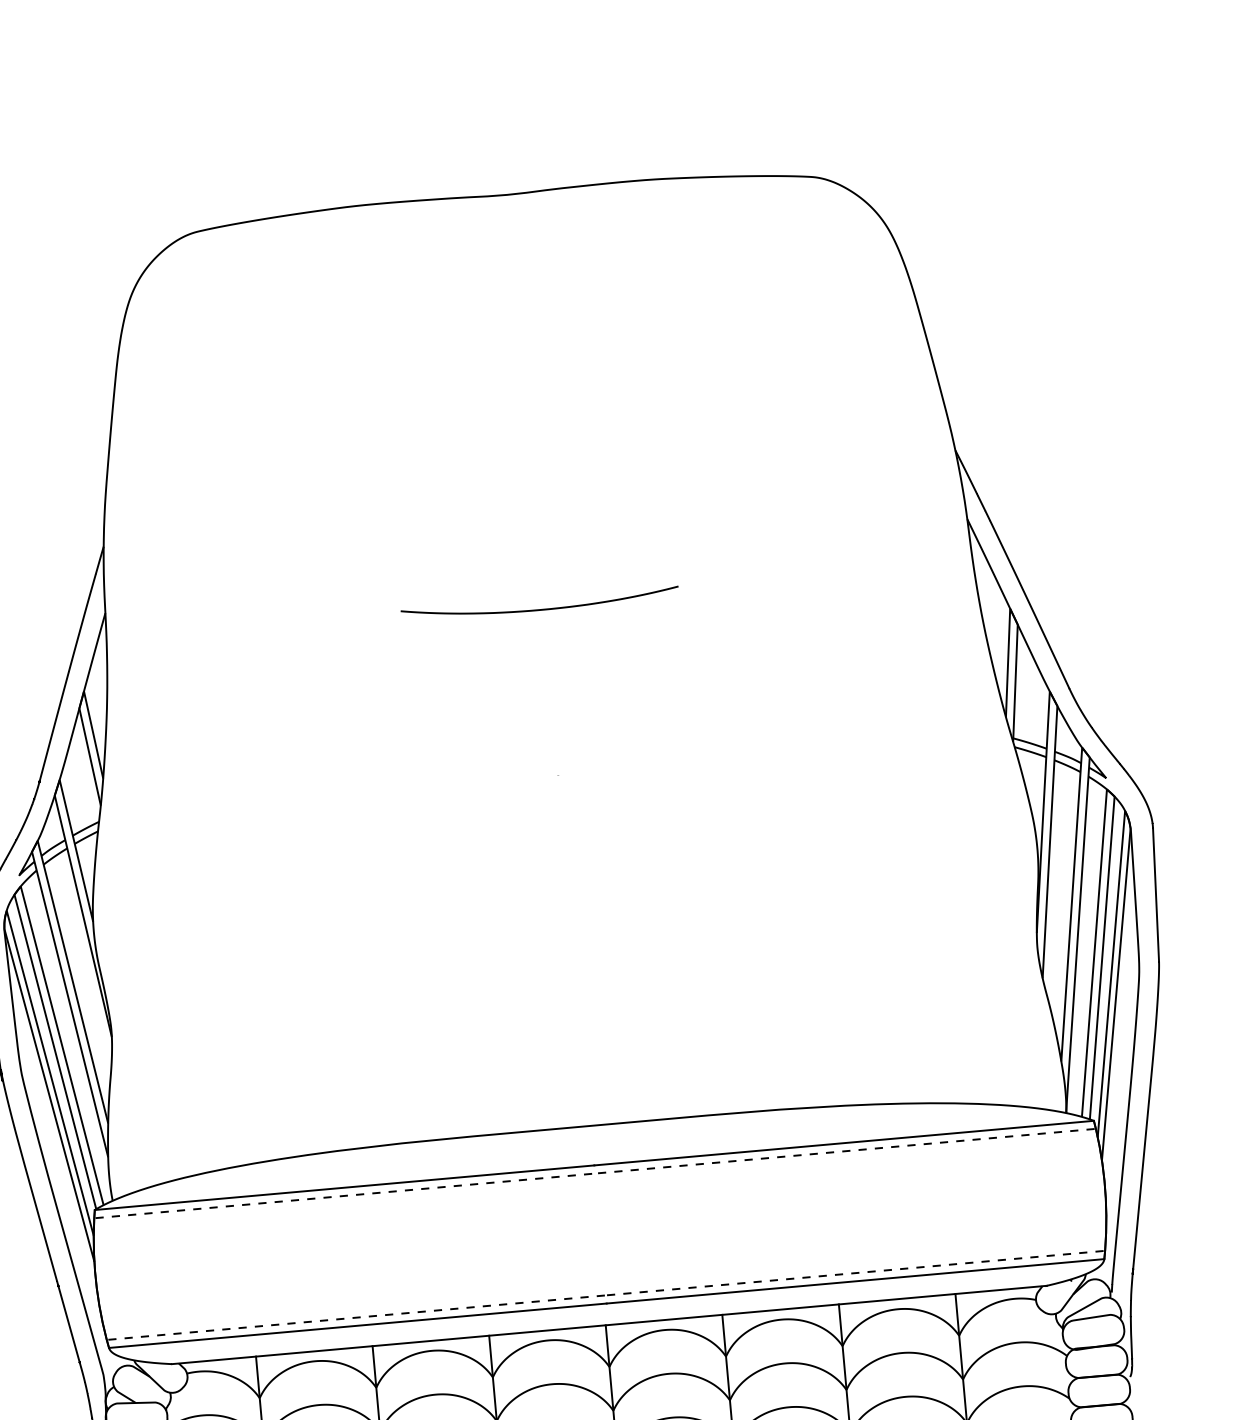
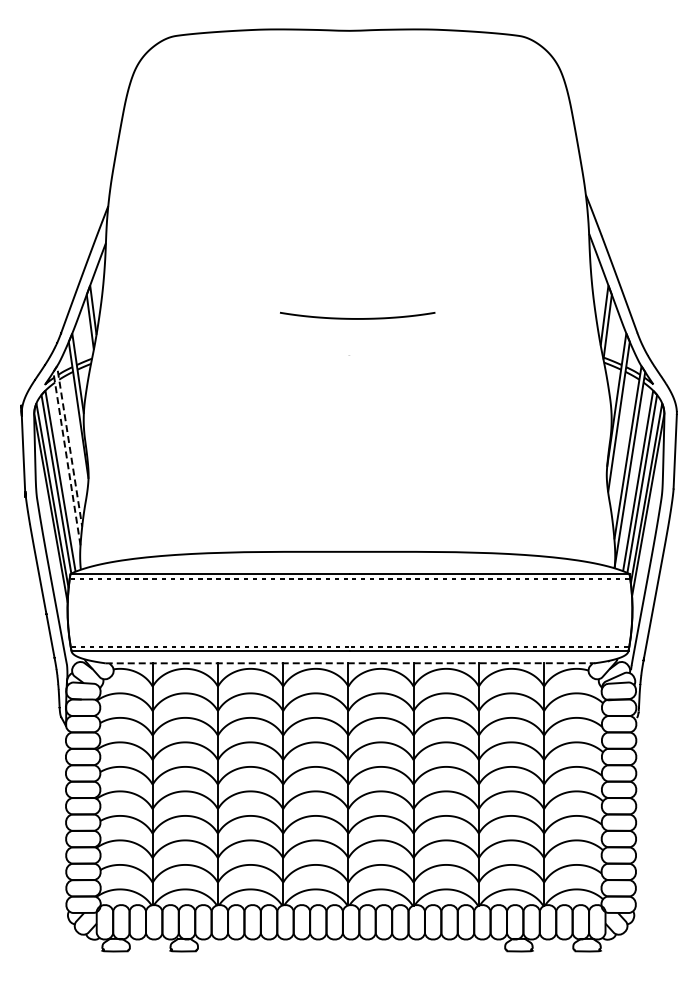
curve: (540, 609) -> (357, 318), moved
line: (32, 856) -> (53, 374), solid -> dashed
line: (609, 1325) -> (350, 663), solid -> dashed

